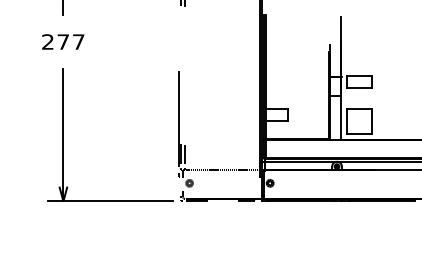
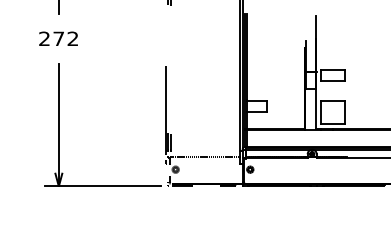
text: (78, 41) -> (72, 38), 277 -> 272

